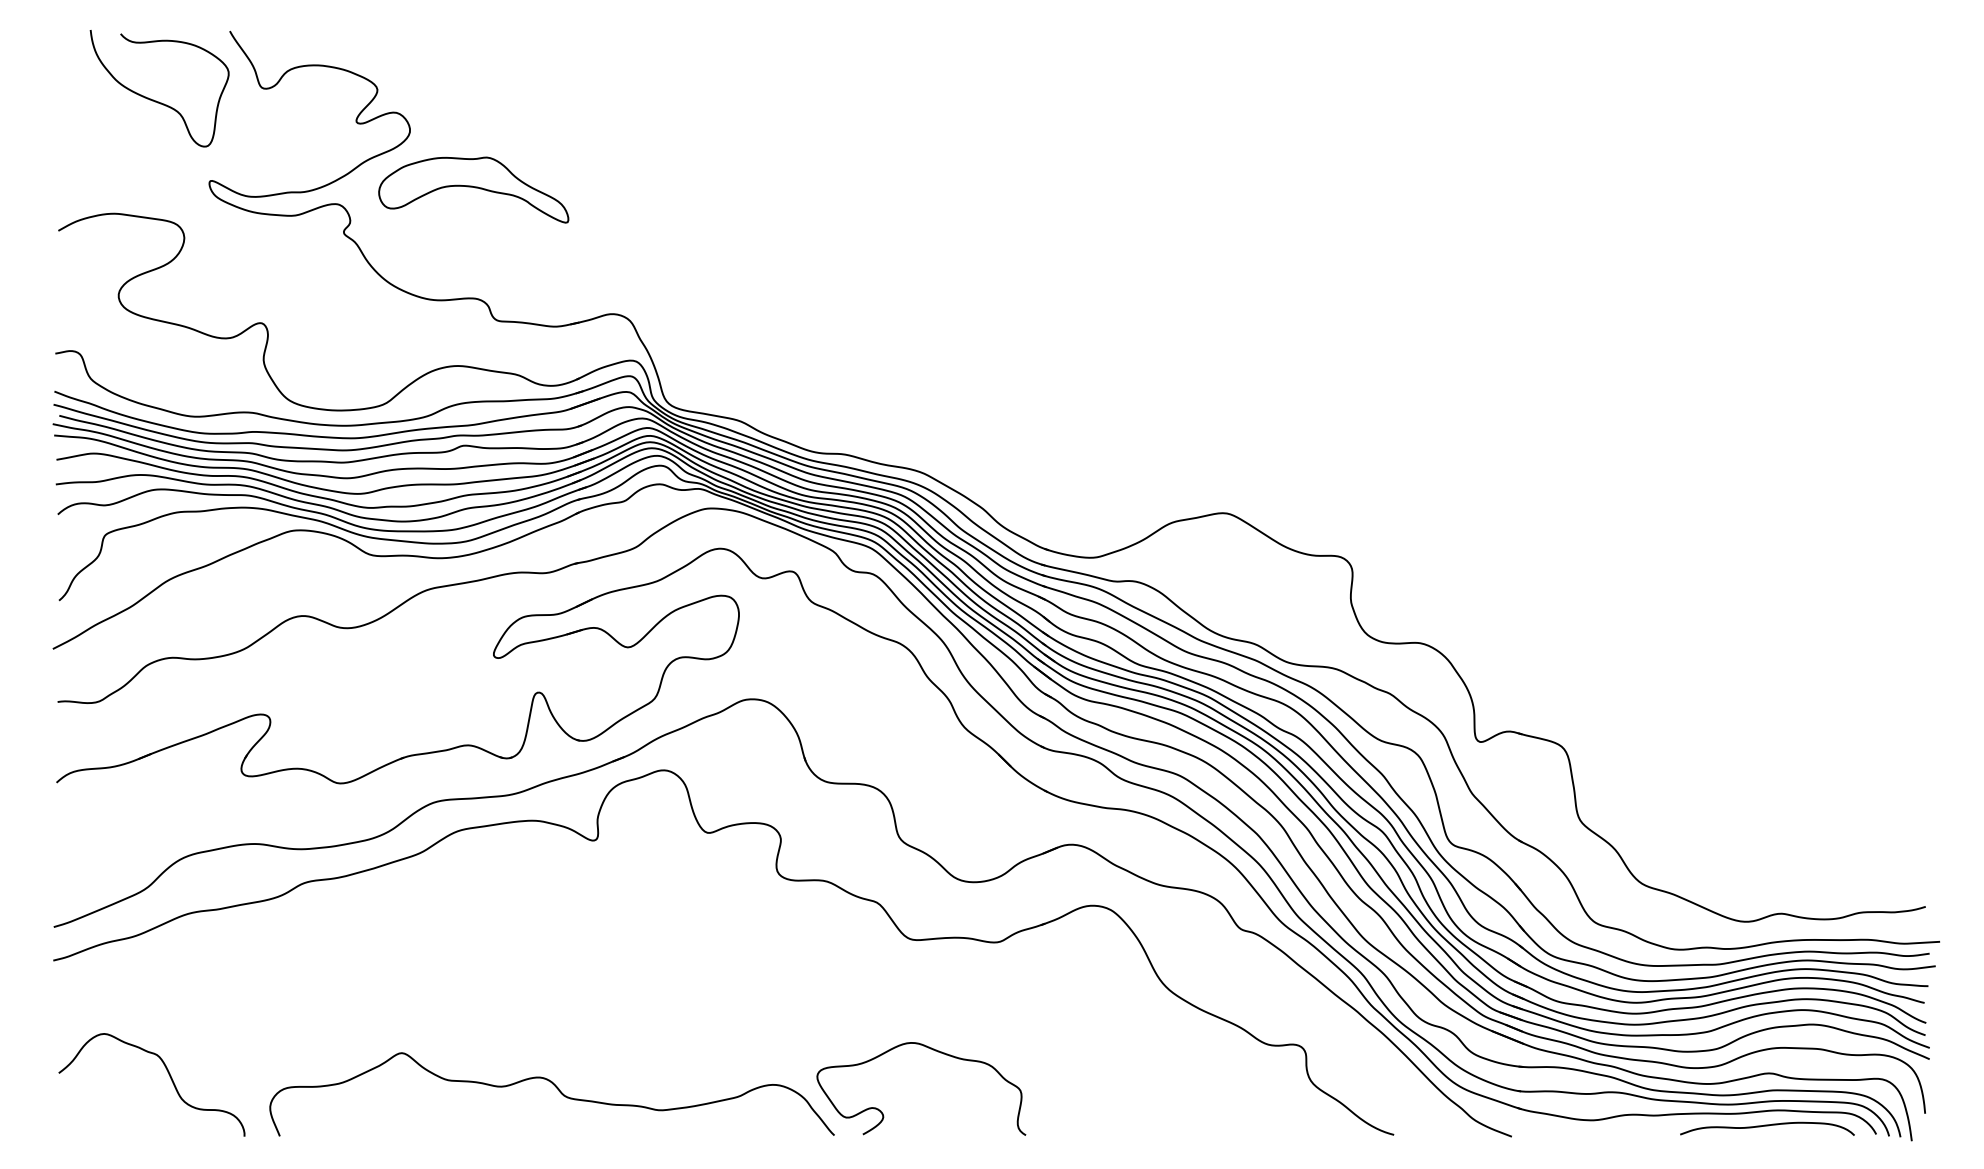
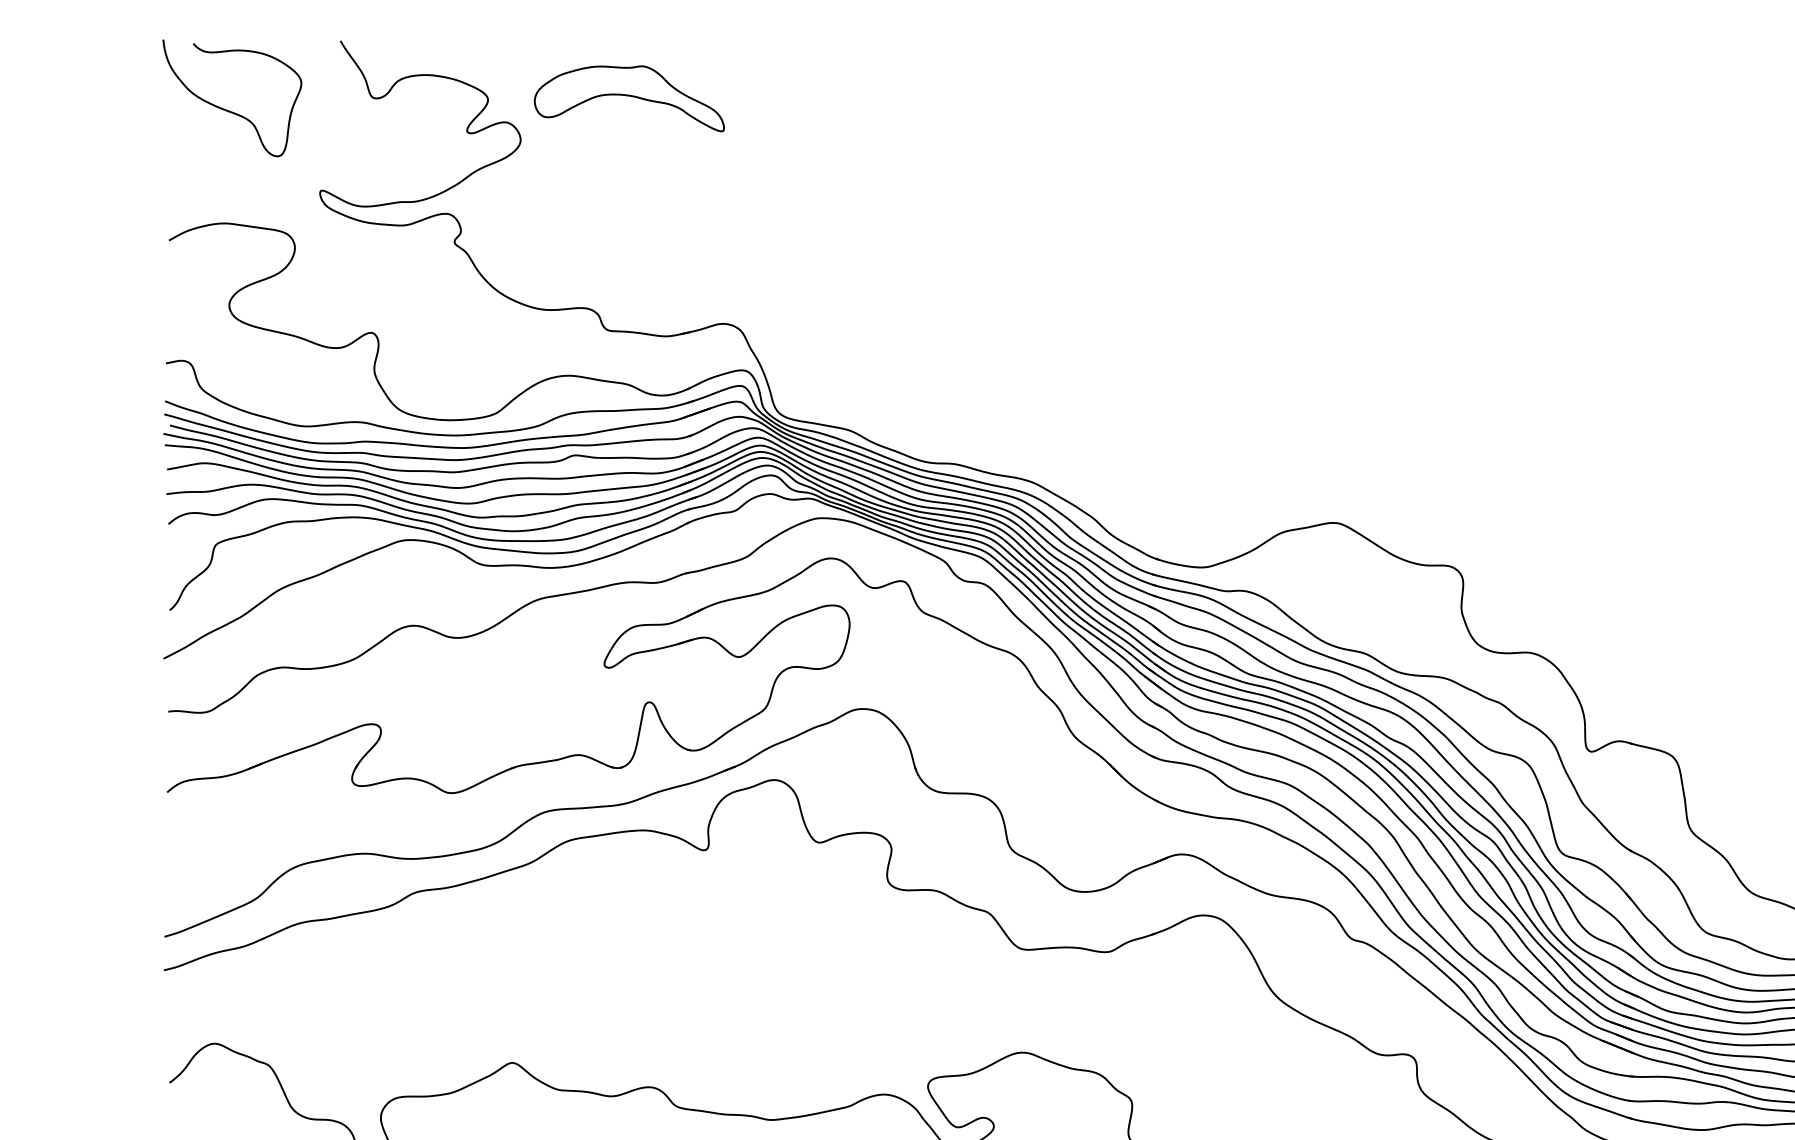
curve: (156, 100) -> (229, 110), moved
part: (473, 189) -> (629, 98), moved

